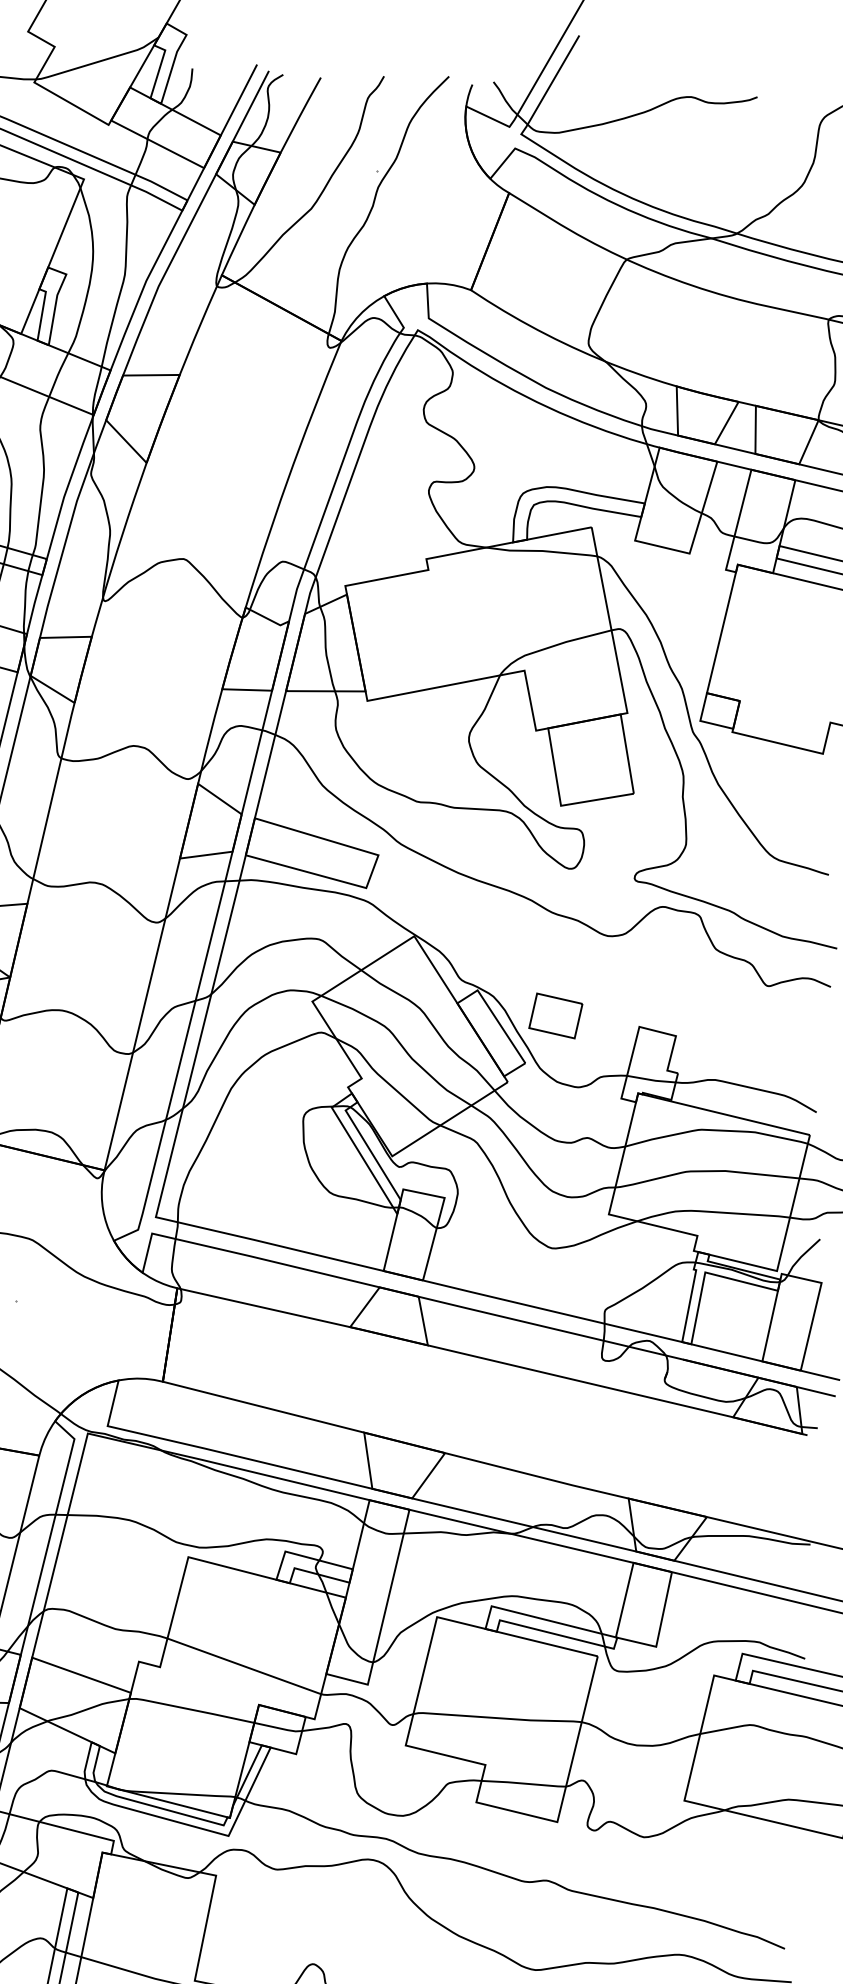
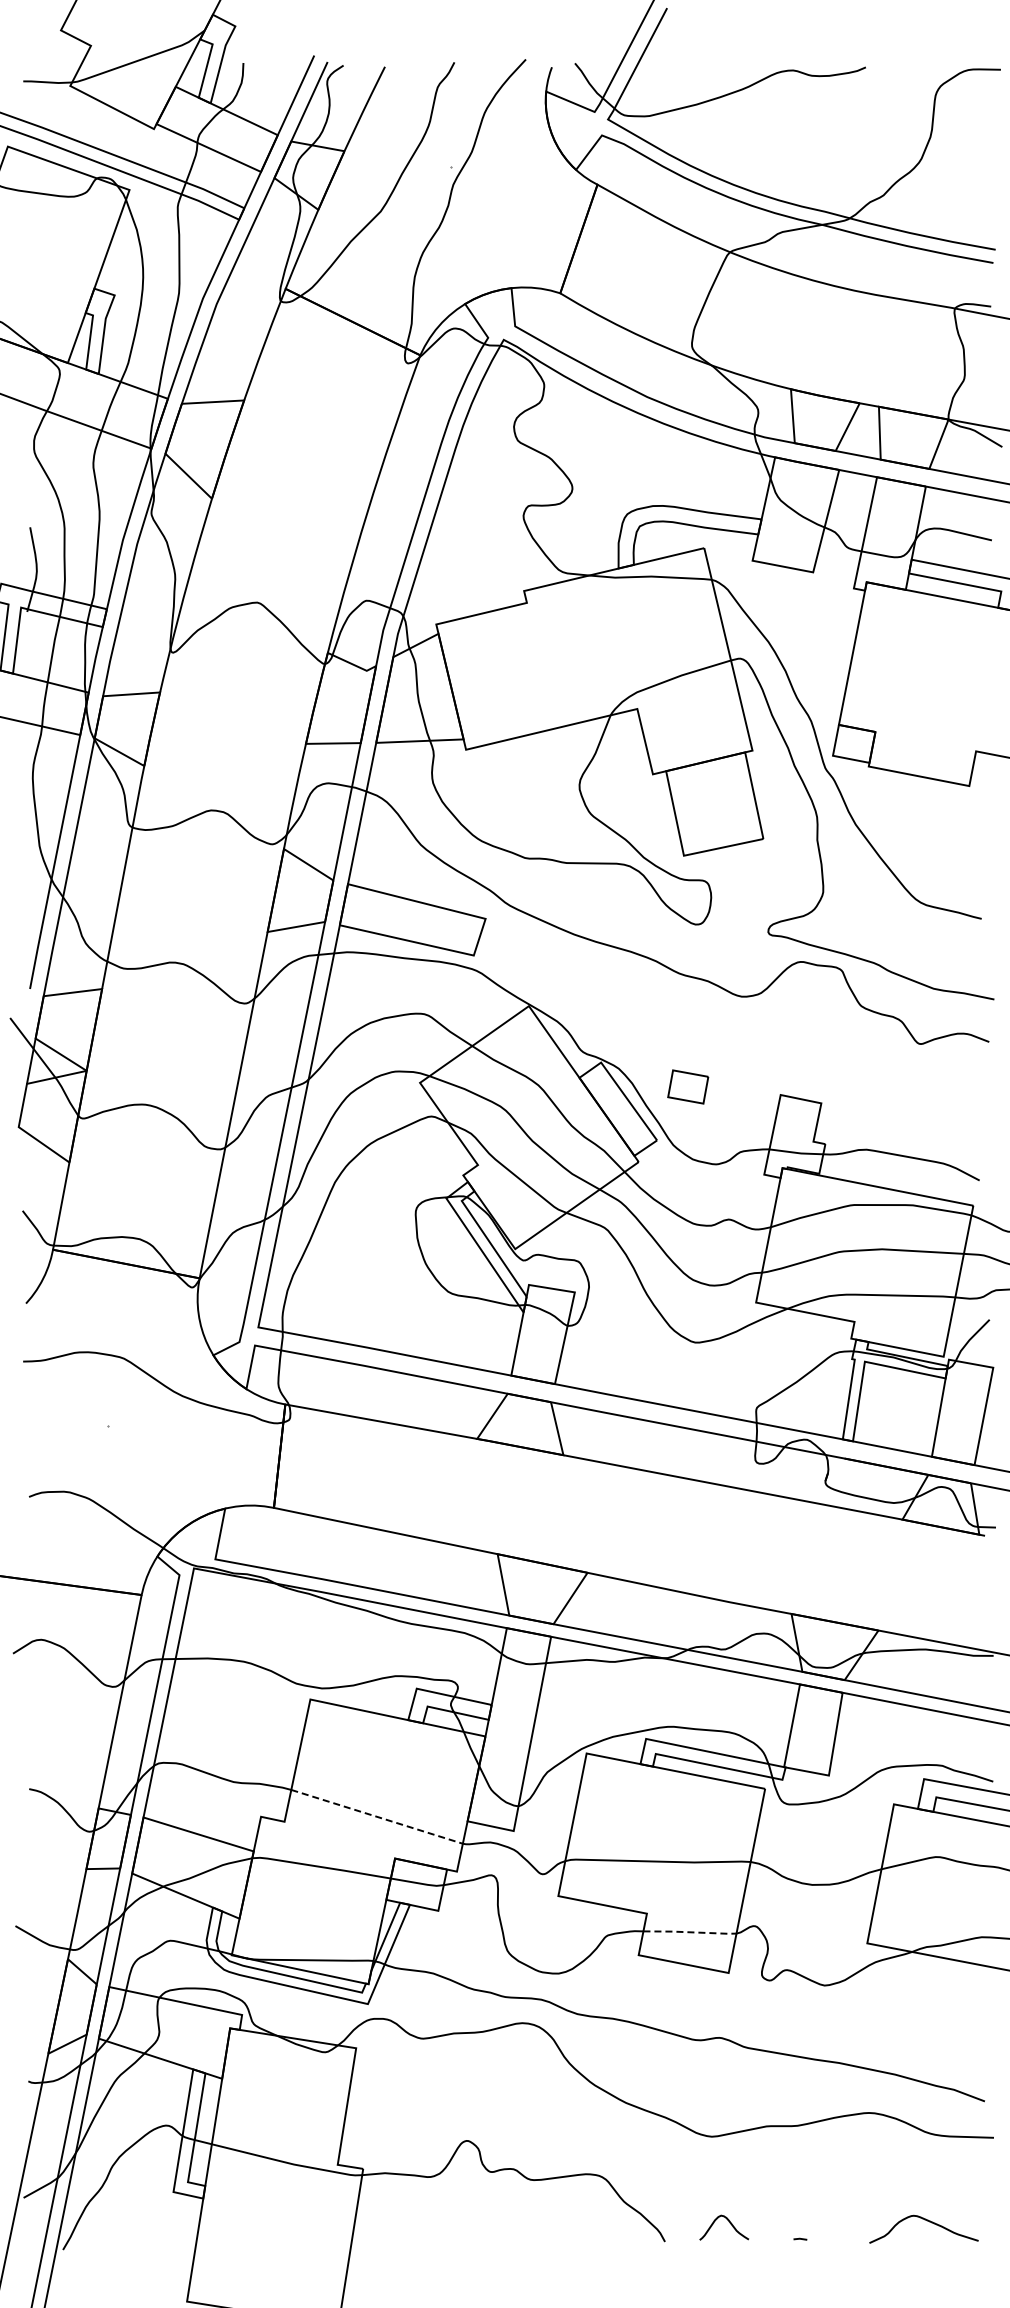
part: (555, 1015) -> (687, 1086), size x0.7
line: (244, 1666) -> (377, 1816), solid -> dashed
line: (524, 1783) -> (690, 1932), solid -> dashed

